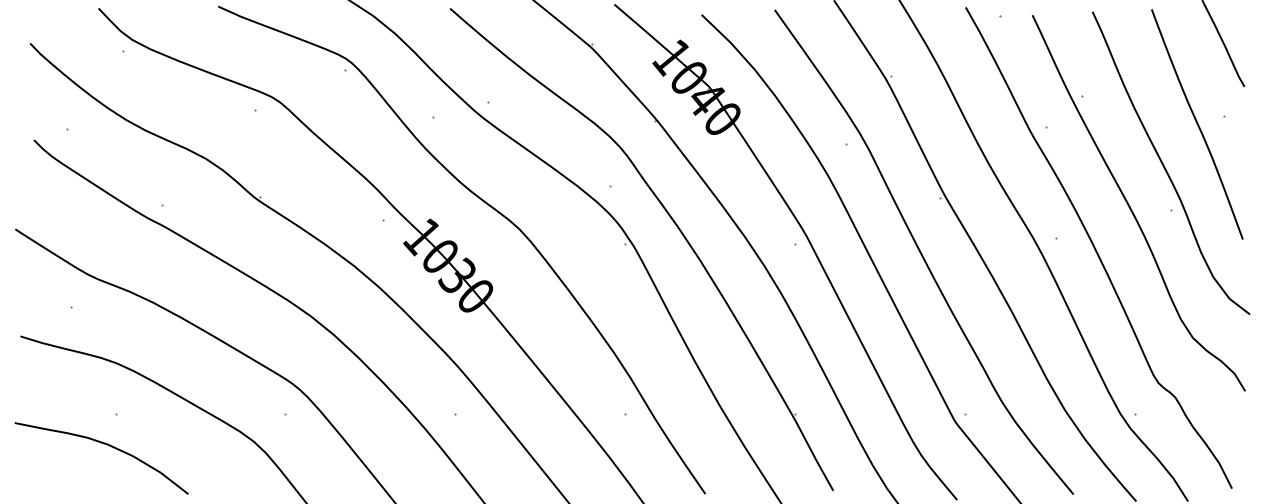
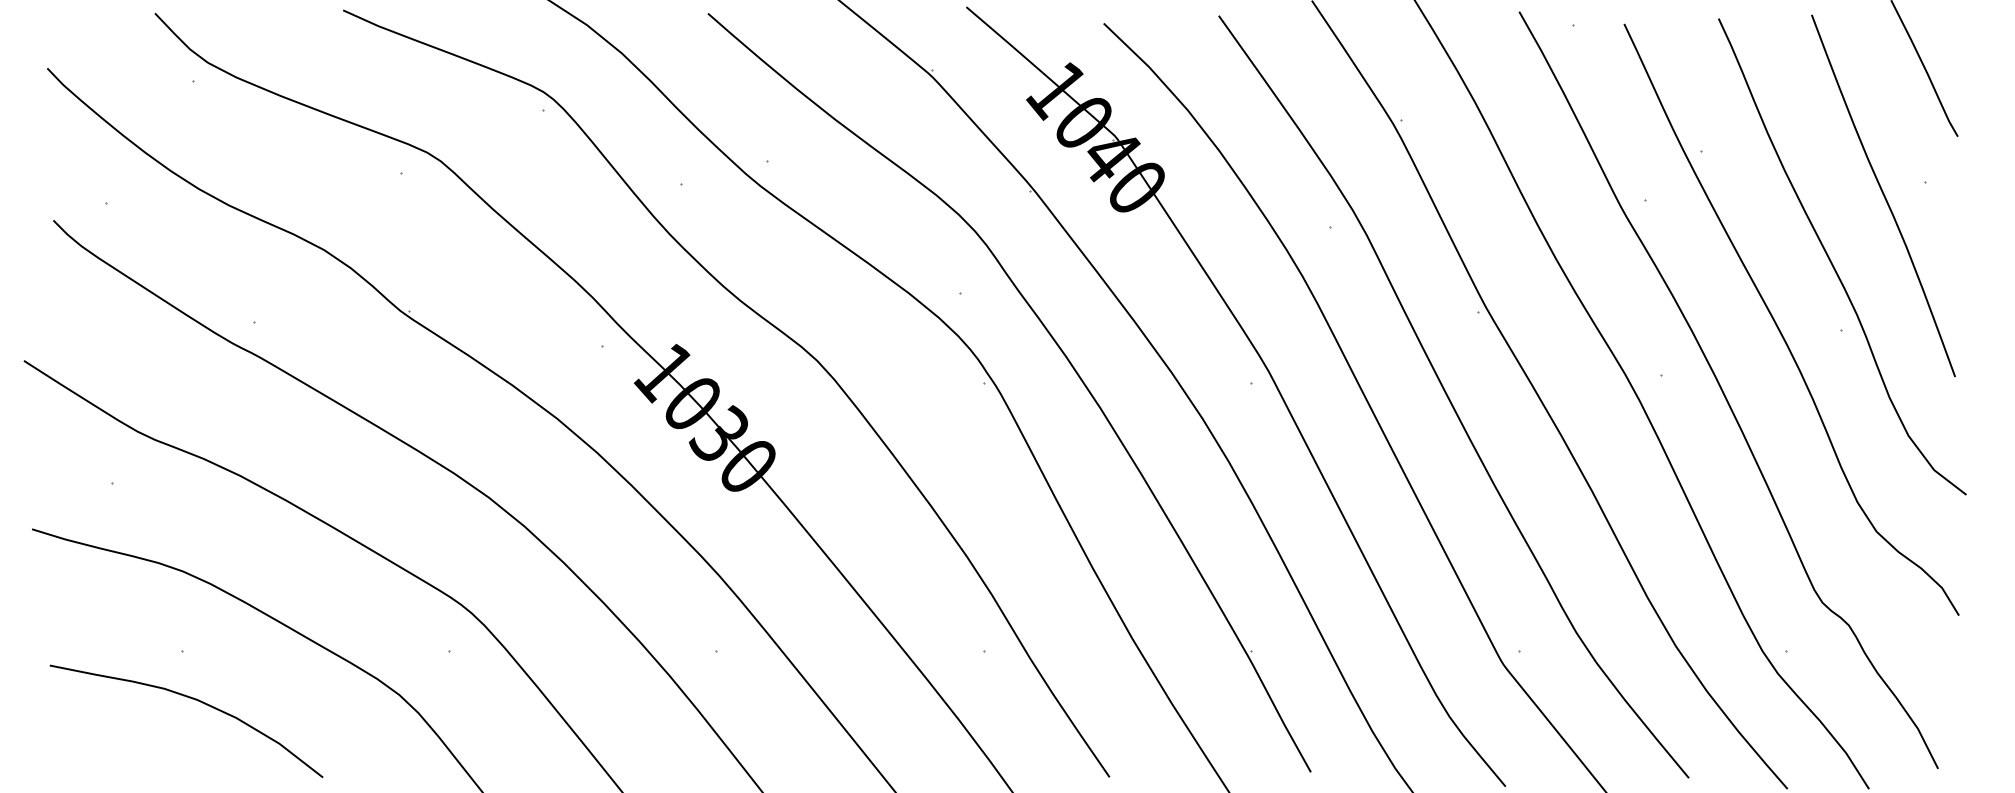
curve: (106, 445) -> (194, 700), moved

